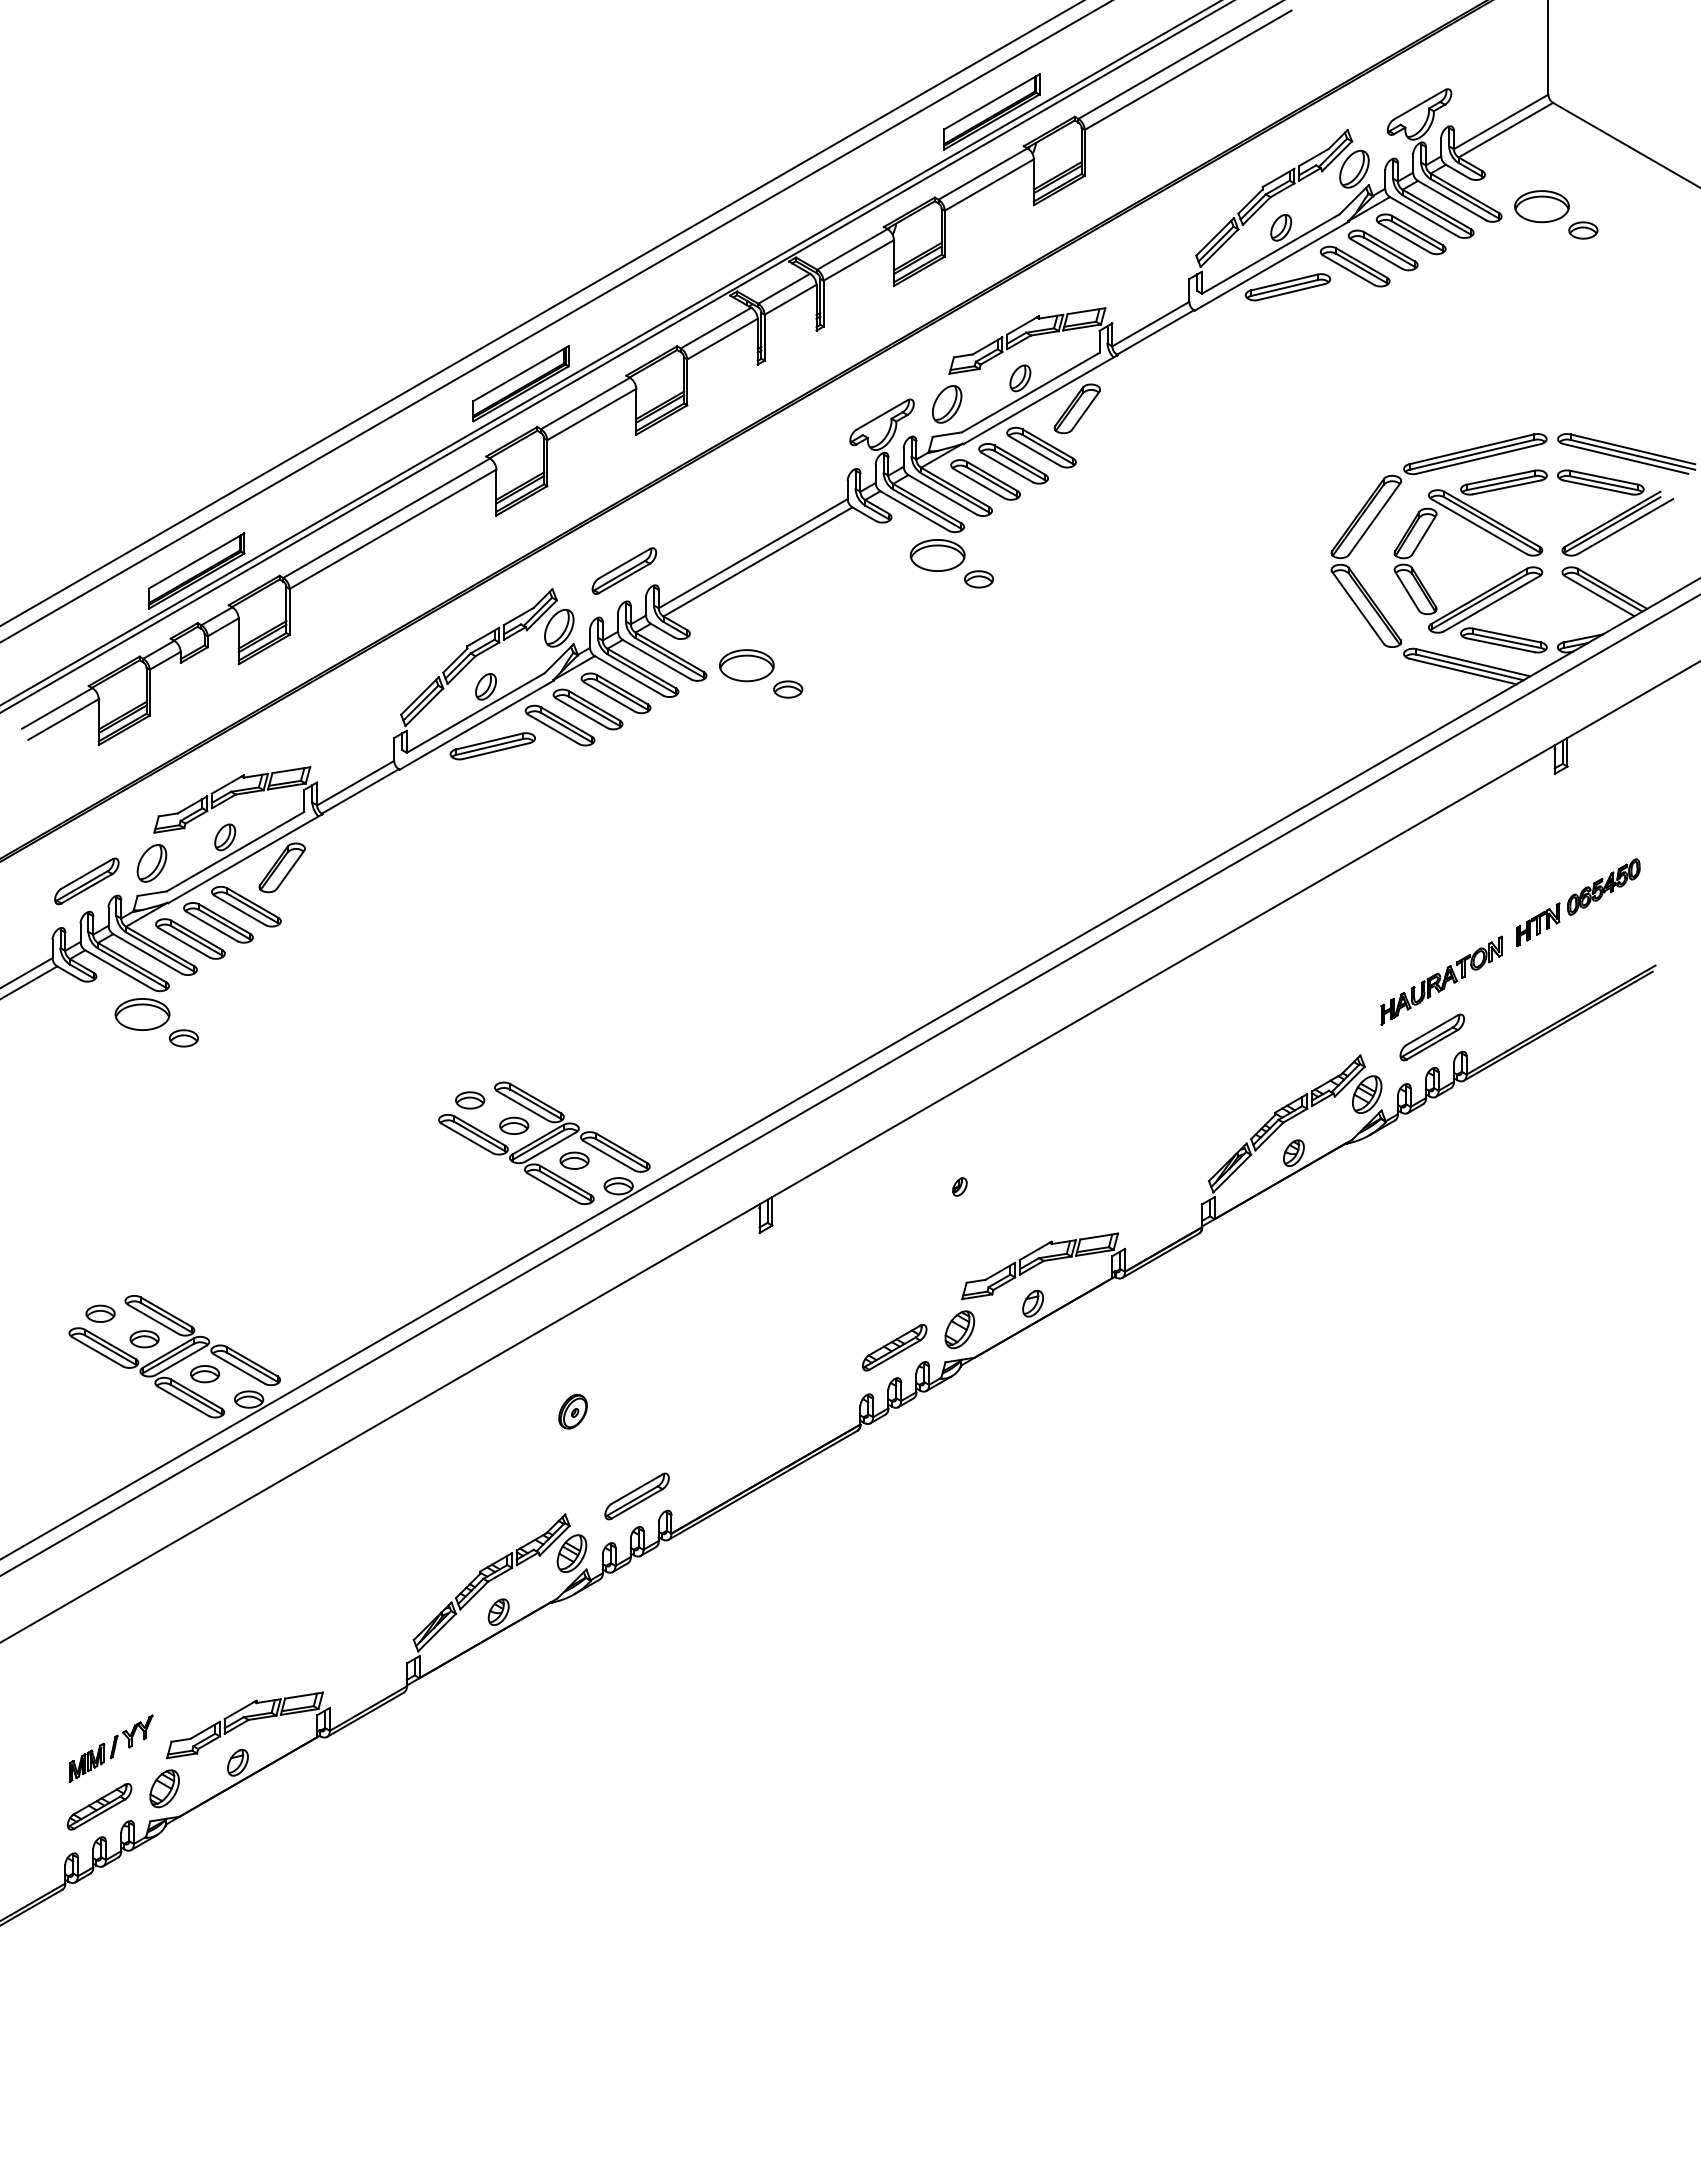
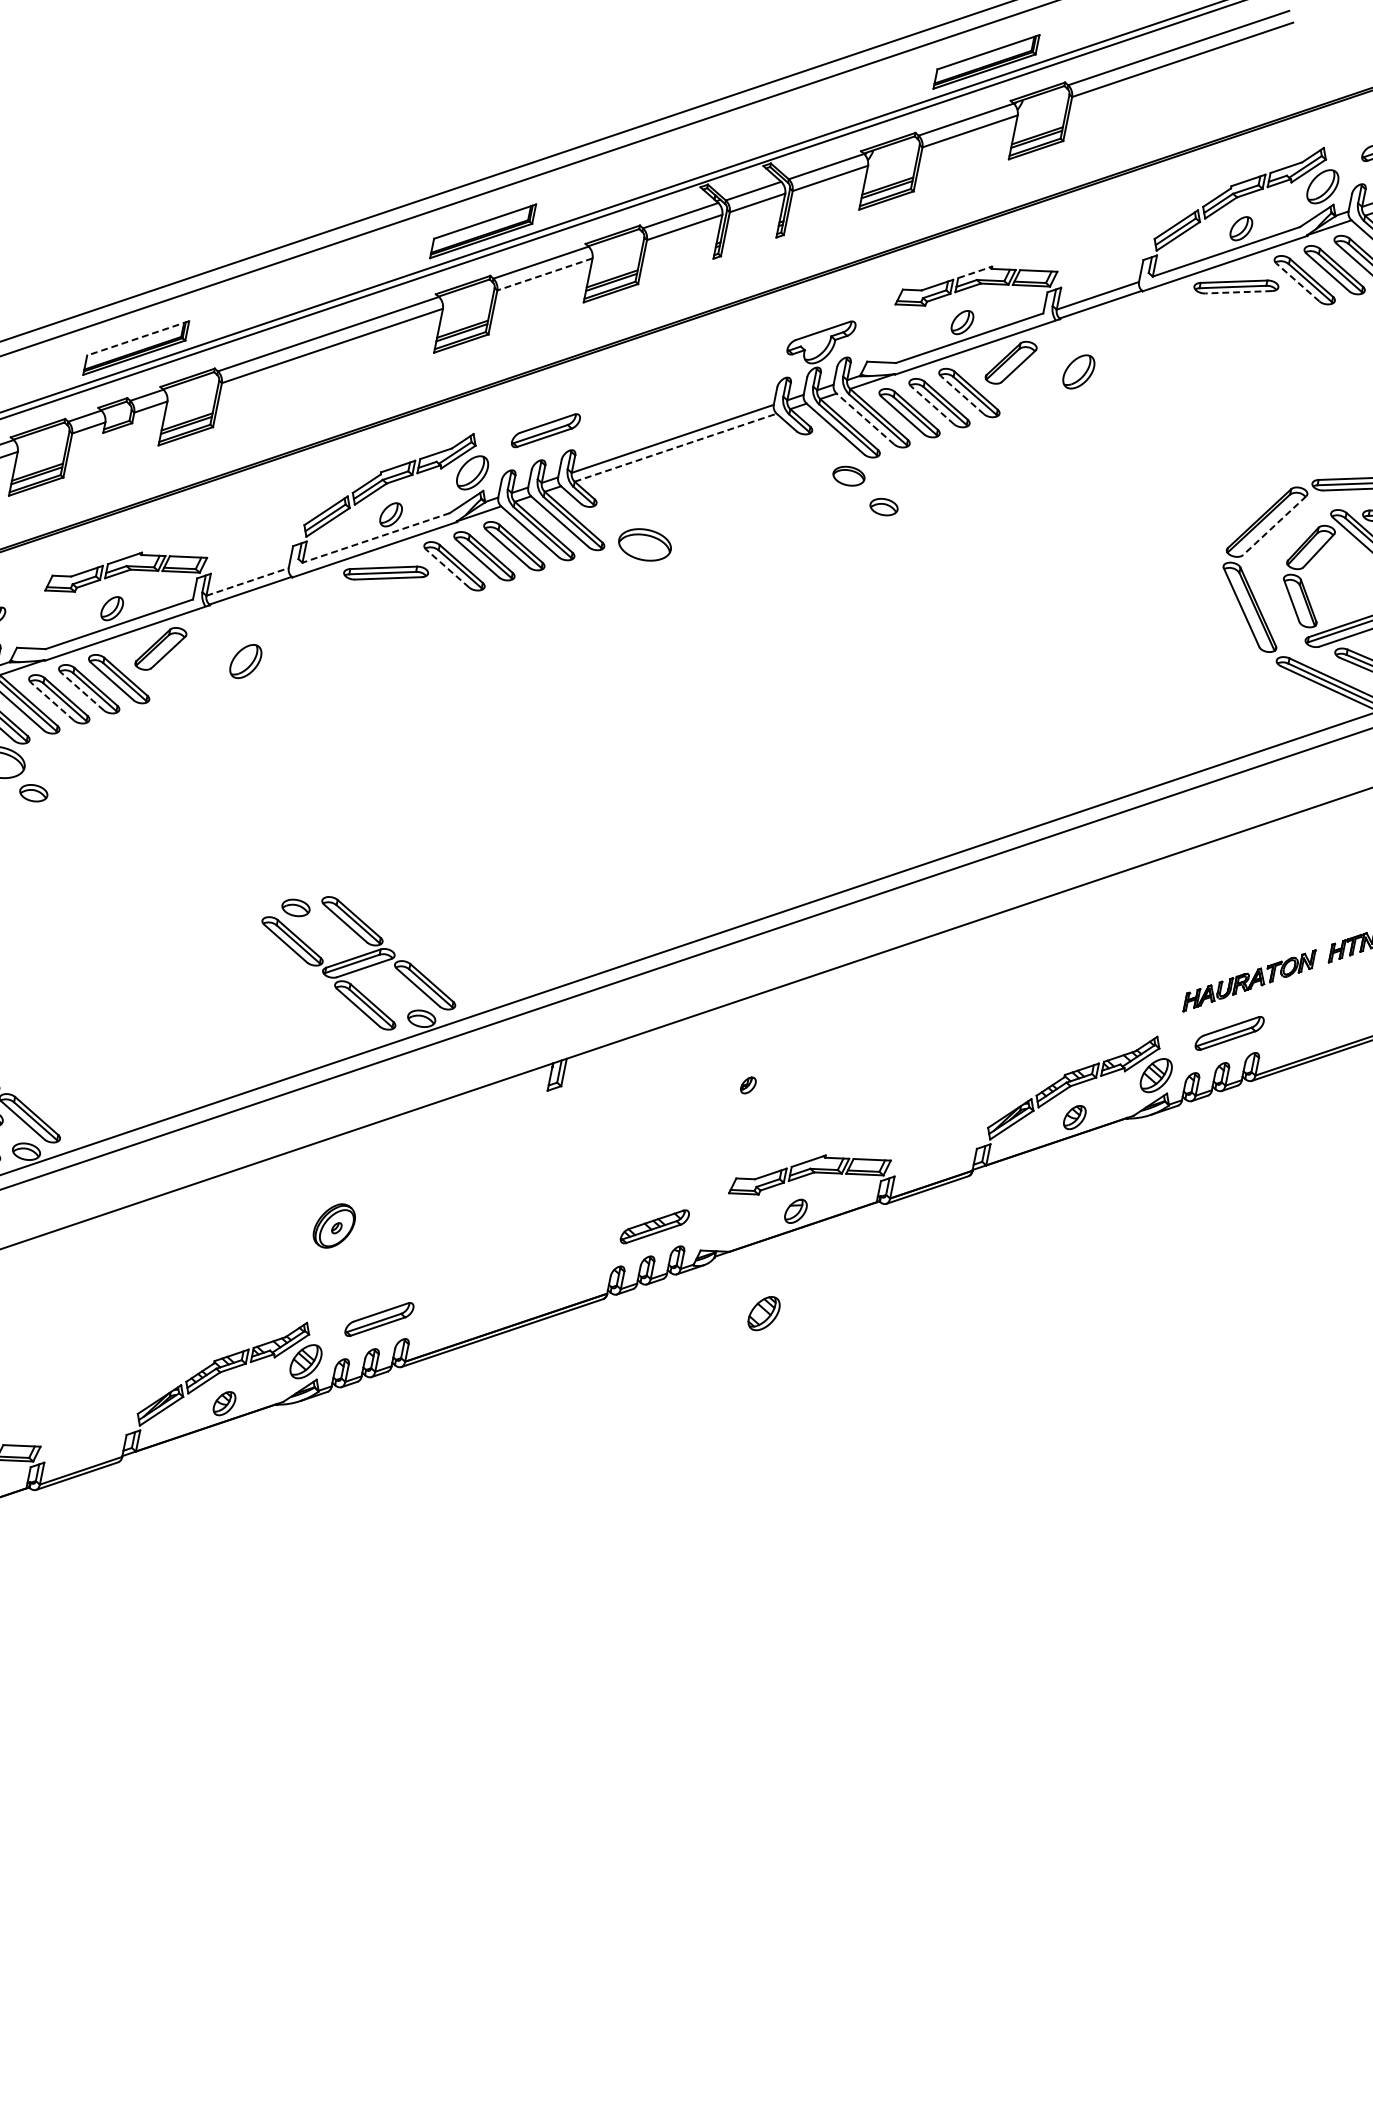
line: (1348, 270) -> (1297, 282), solid -> dashed
line: (1290, 292) -> (1237, 292), solid -> dashed
line: (1023, 325) -> (975, 272), solid -> dashed
part: (947, 404) -> (1079, 372), moved
line: (591, 414) -> (544, 274), solid -> dashed
line: (1034, 451) -> (961, 395), solid -> dashed
line: (1006, 467) -> (931, 405), solid -> dashed
line: (942, 494) -> (865, 418), solid -> dashed
line: (1374, 519) -> (1274, 526), solid -> dashed
part: (937, 555) -> (848, 476), size x0.6
line: (196, 561) -> (137, 338), solid -> dashed
line: (758, 561) -> (676, 447), solid -> dashed
part: (788, 689) -> (680, 575), removed
line: (475, 713) -> (375, 538), solid -> dashed
line: (553, 729) -> (447, 568), solid -> dashed
line: (356, 782) -> (248, 581), solid -> dashed
part: (151, 863) -> (245, 661), moved
line: (211, 926) -> (81, 691), solid -> dashed
line: (183, 942) -> (51, 701), solid -> dashed
part: (514, 1125) -> (333, 940), removed
part: (574, 1160) -> (384, 985), removed
part: (959, 1329) -> (763, 1313), moved
part: (572, 1411) -> (333, 1225), size x1.4

